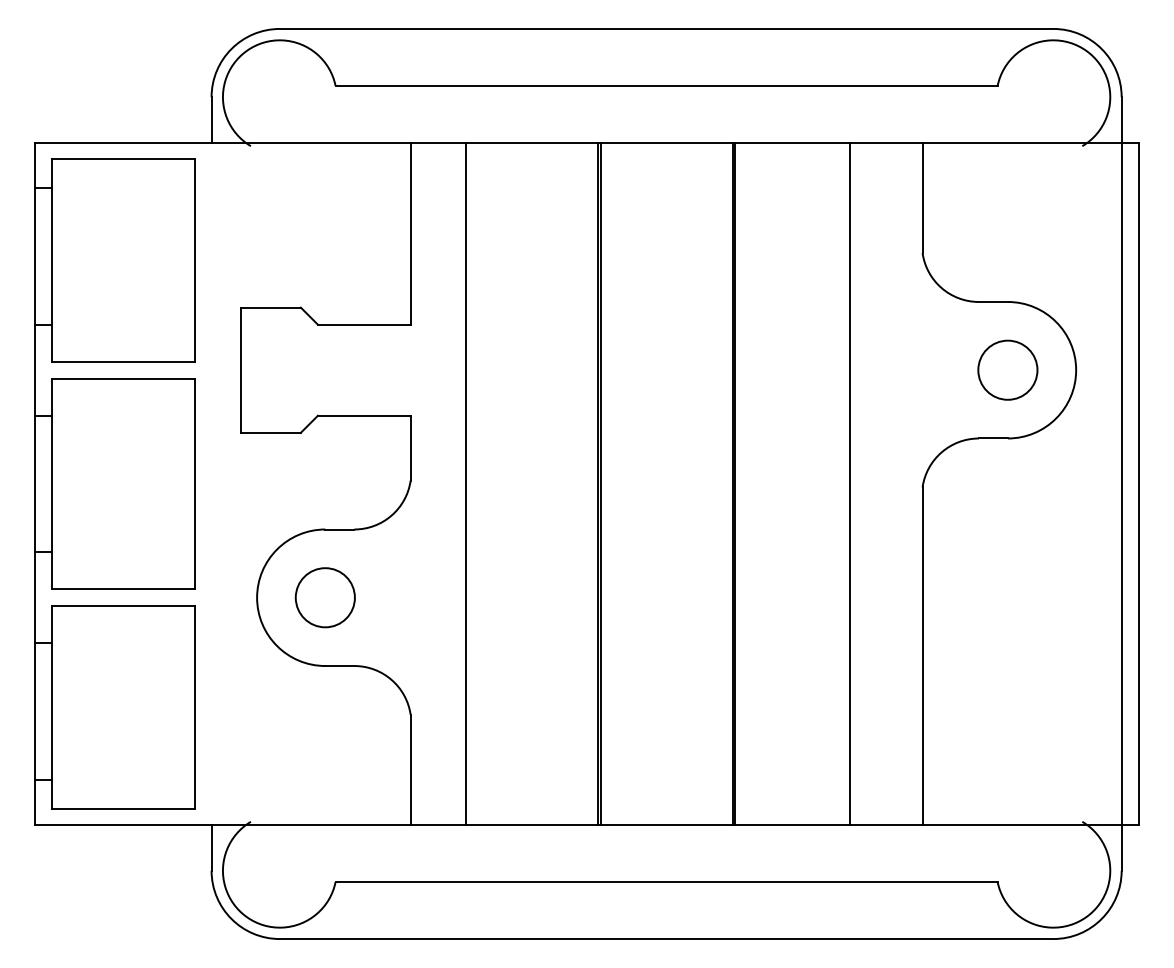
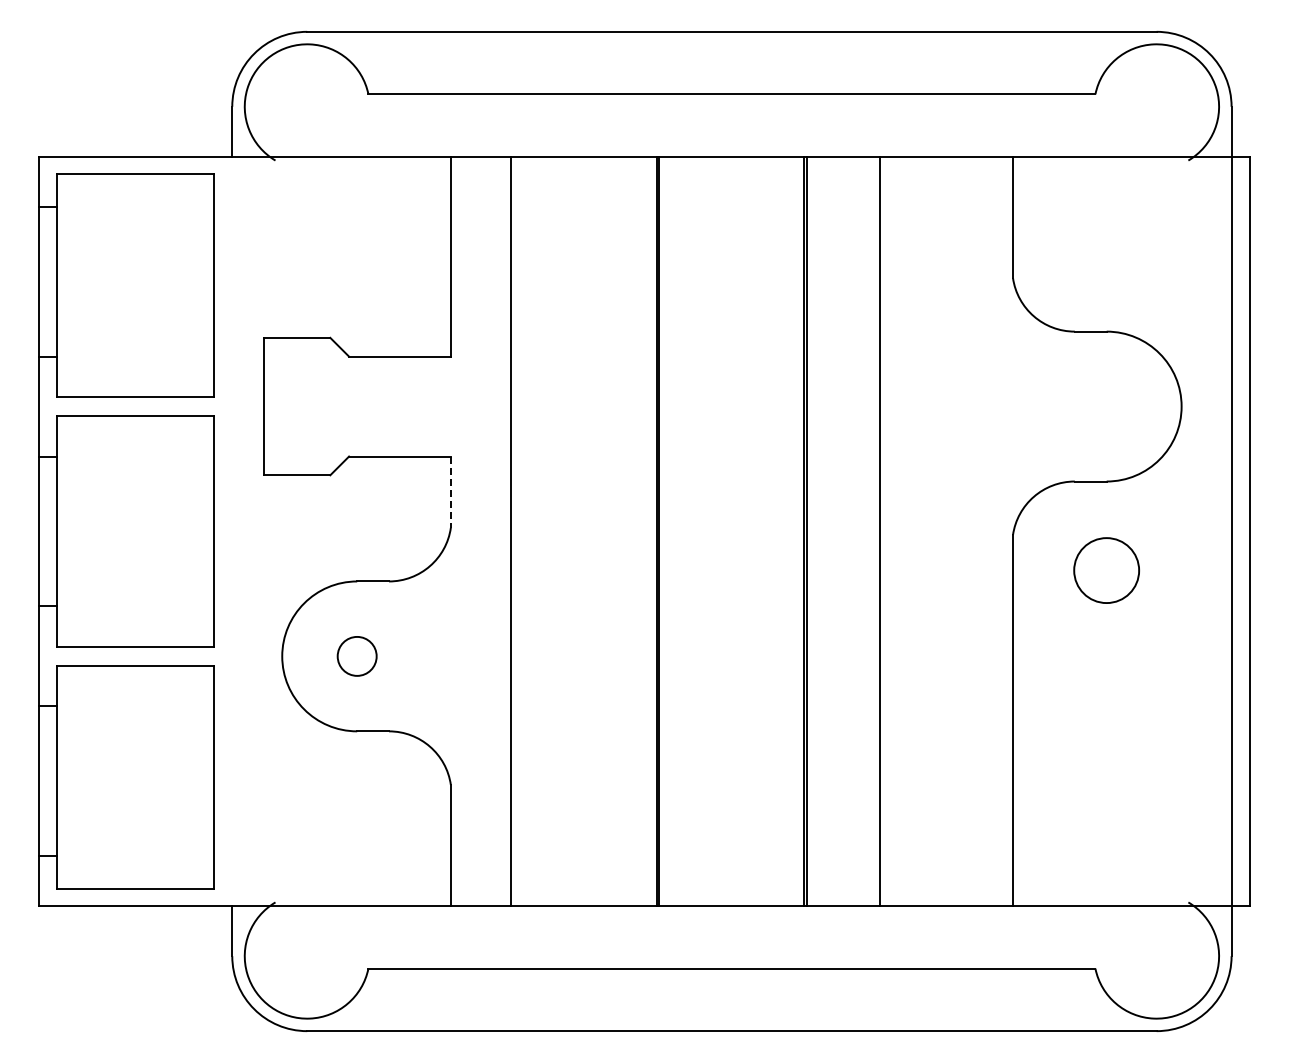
circle: (1007, 370) -> (1106, 570), moved
line: (410, 448) -> (450, 492), solid -> dashed
line: (850, 484) -> (879, 531), moved
circle: (324, 596) -> (356, 655), size x0.6

